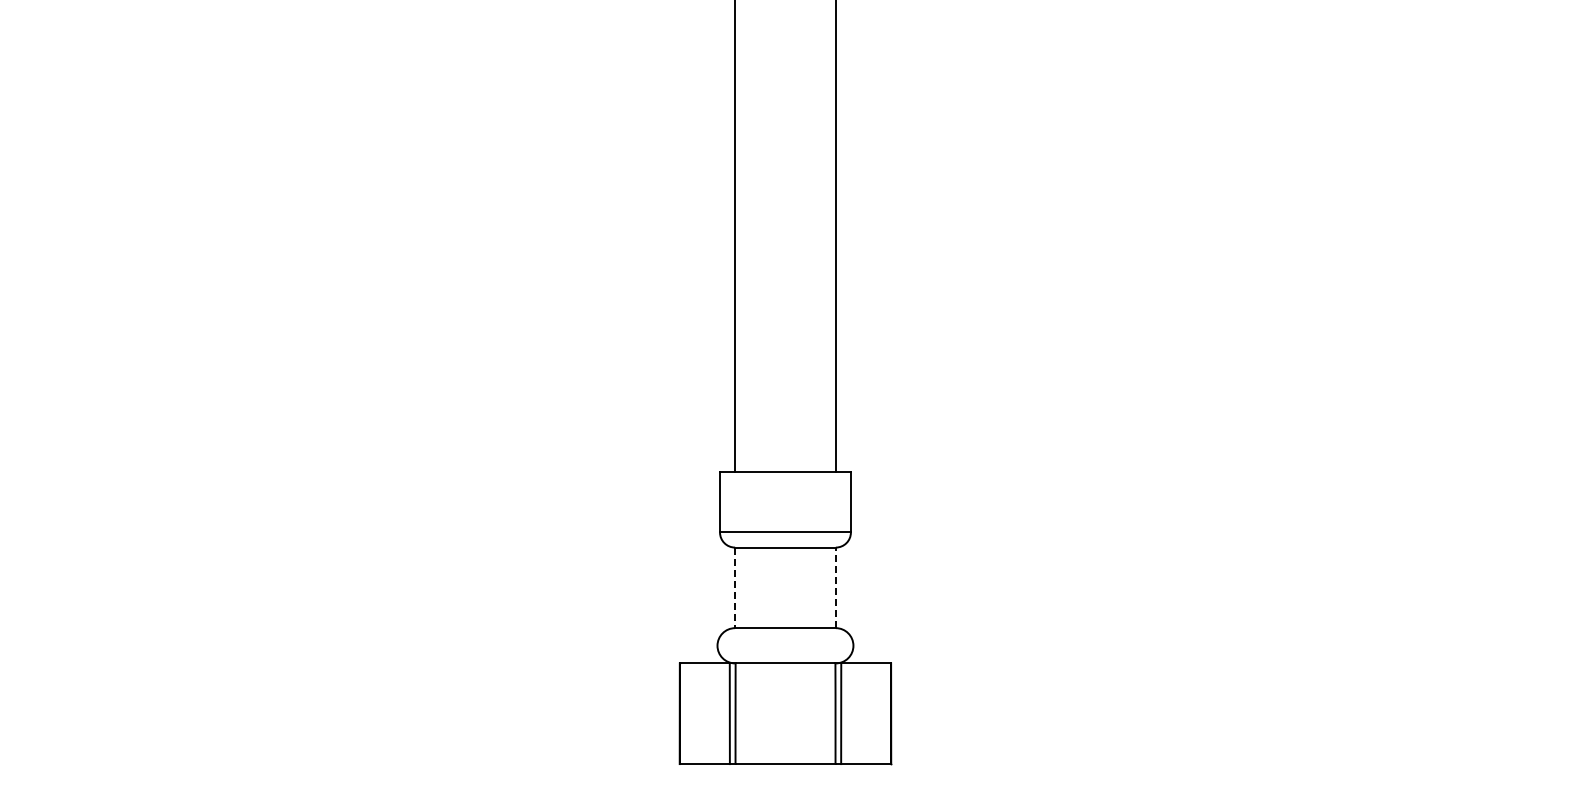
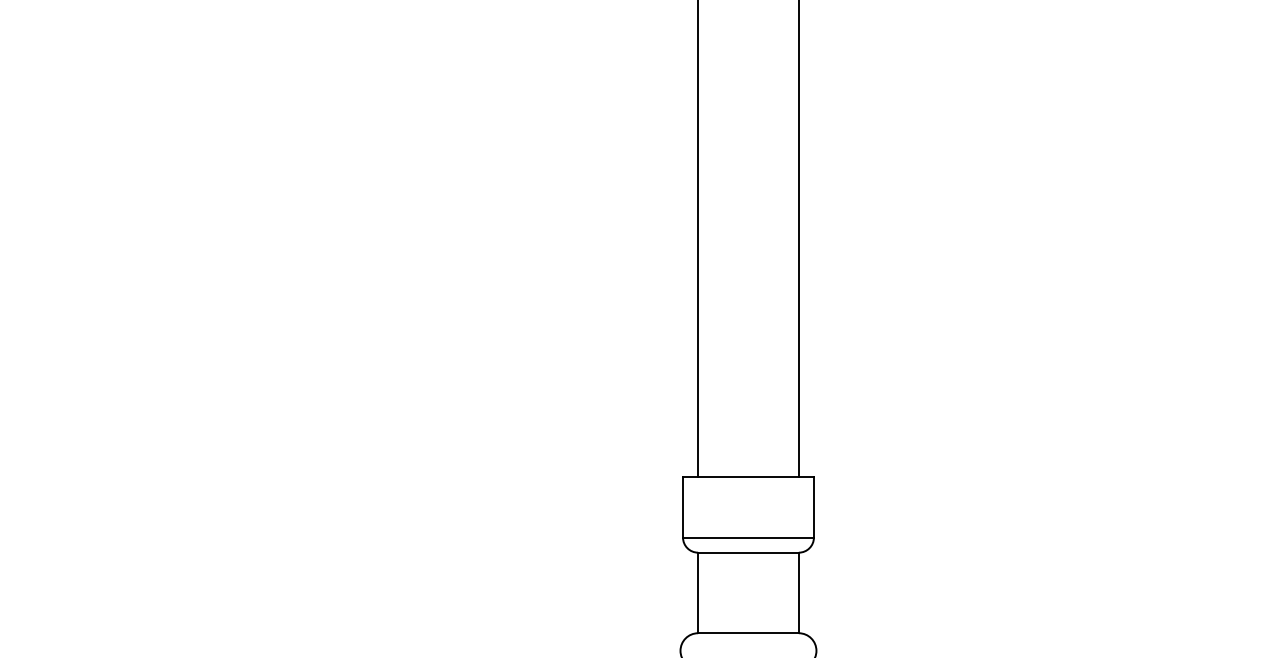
line: (835, 587) -> (798, 592), dashed -> solid
line: (735, 588) -> (698, 593), dashed -> solid

